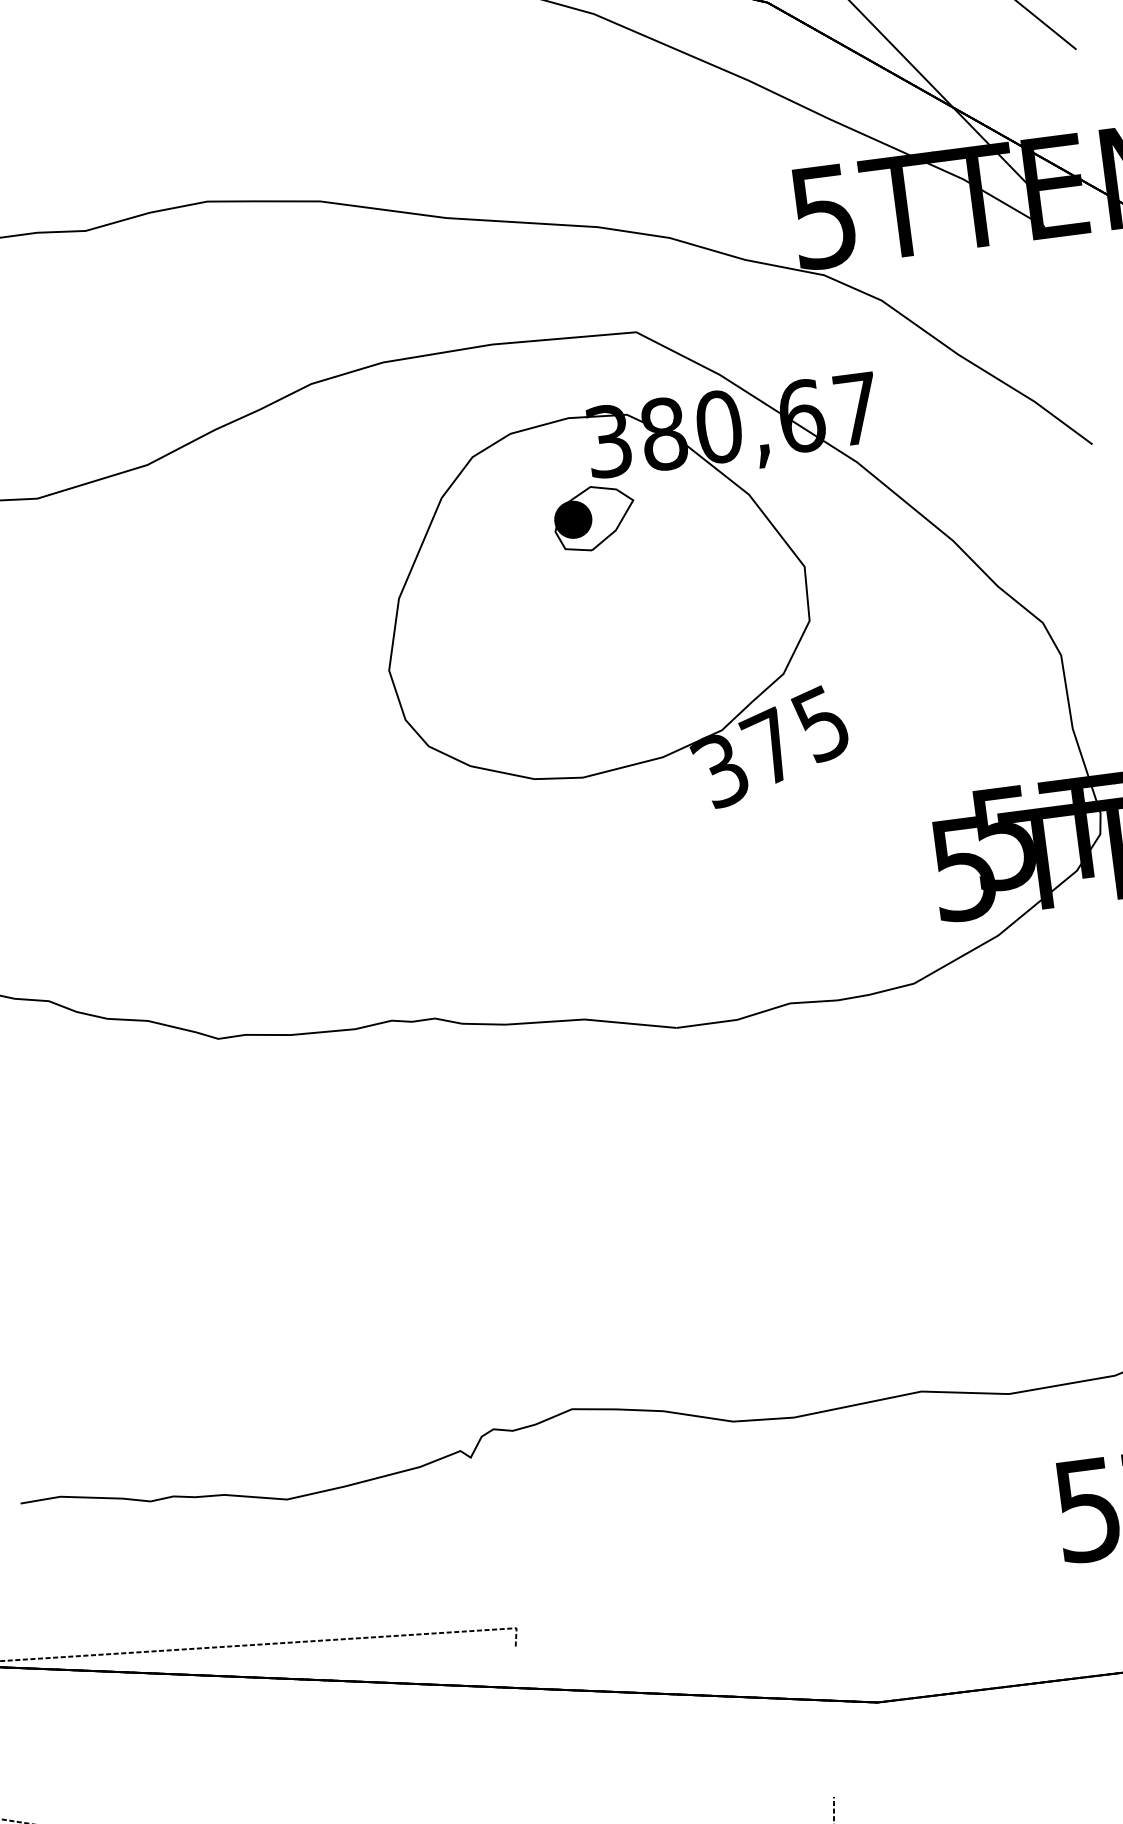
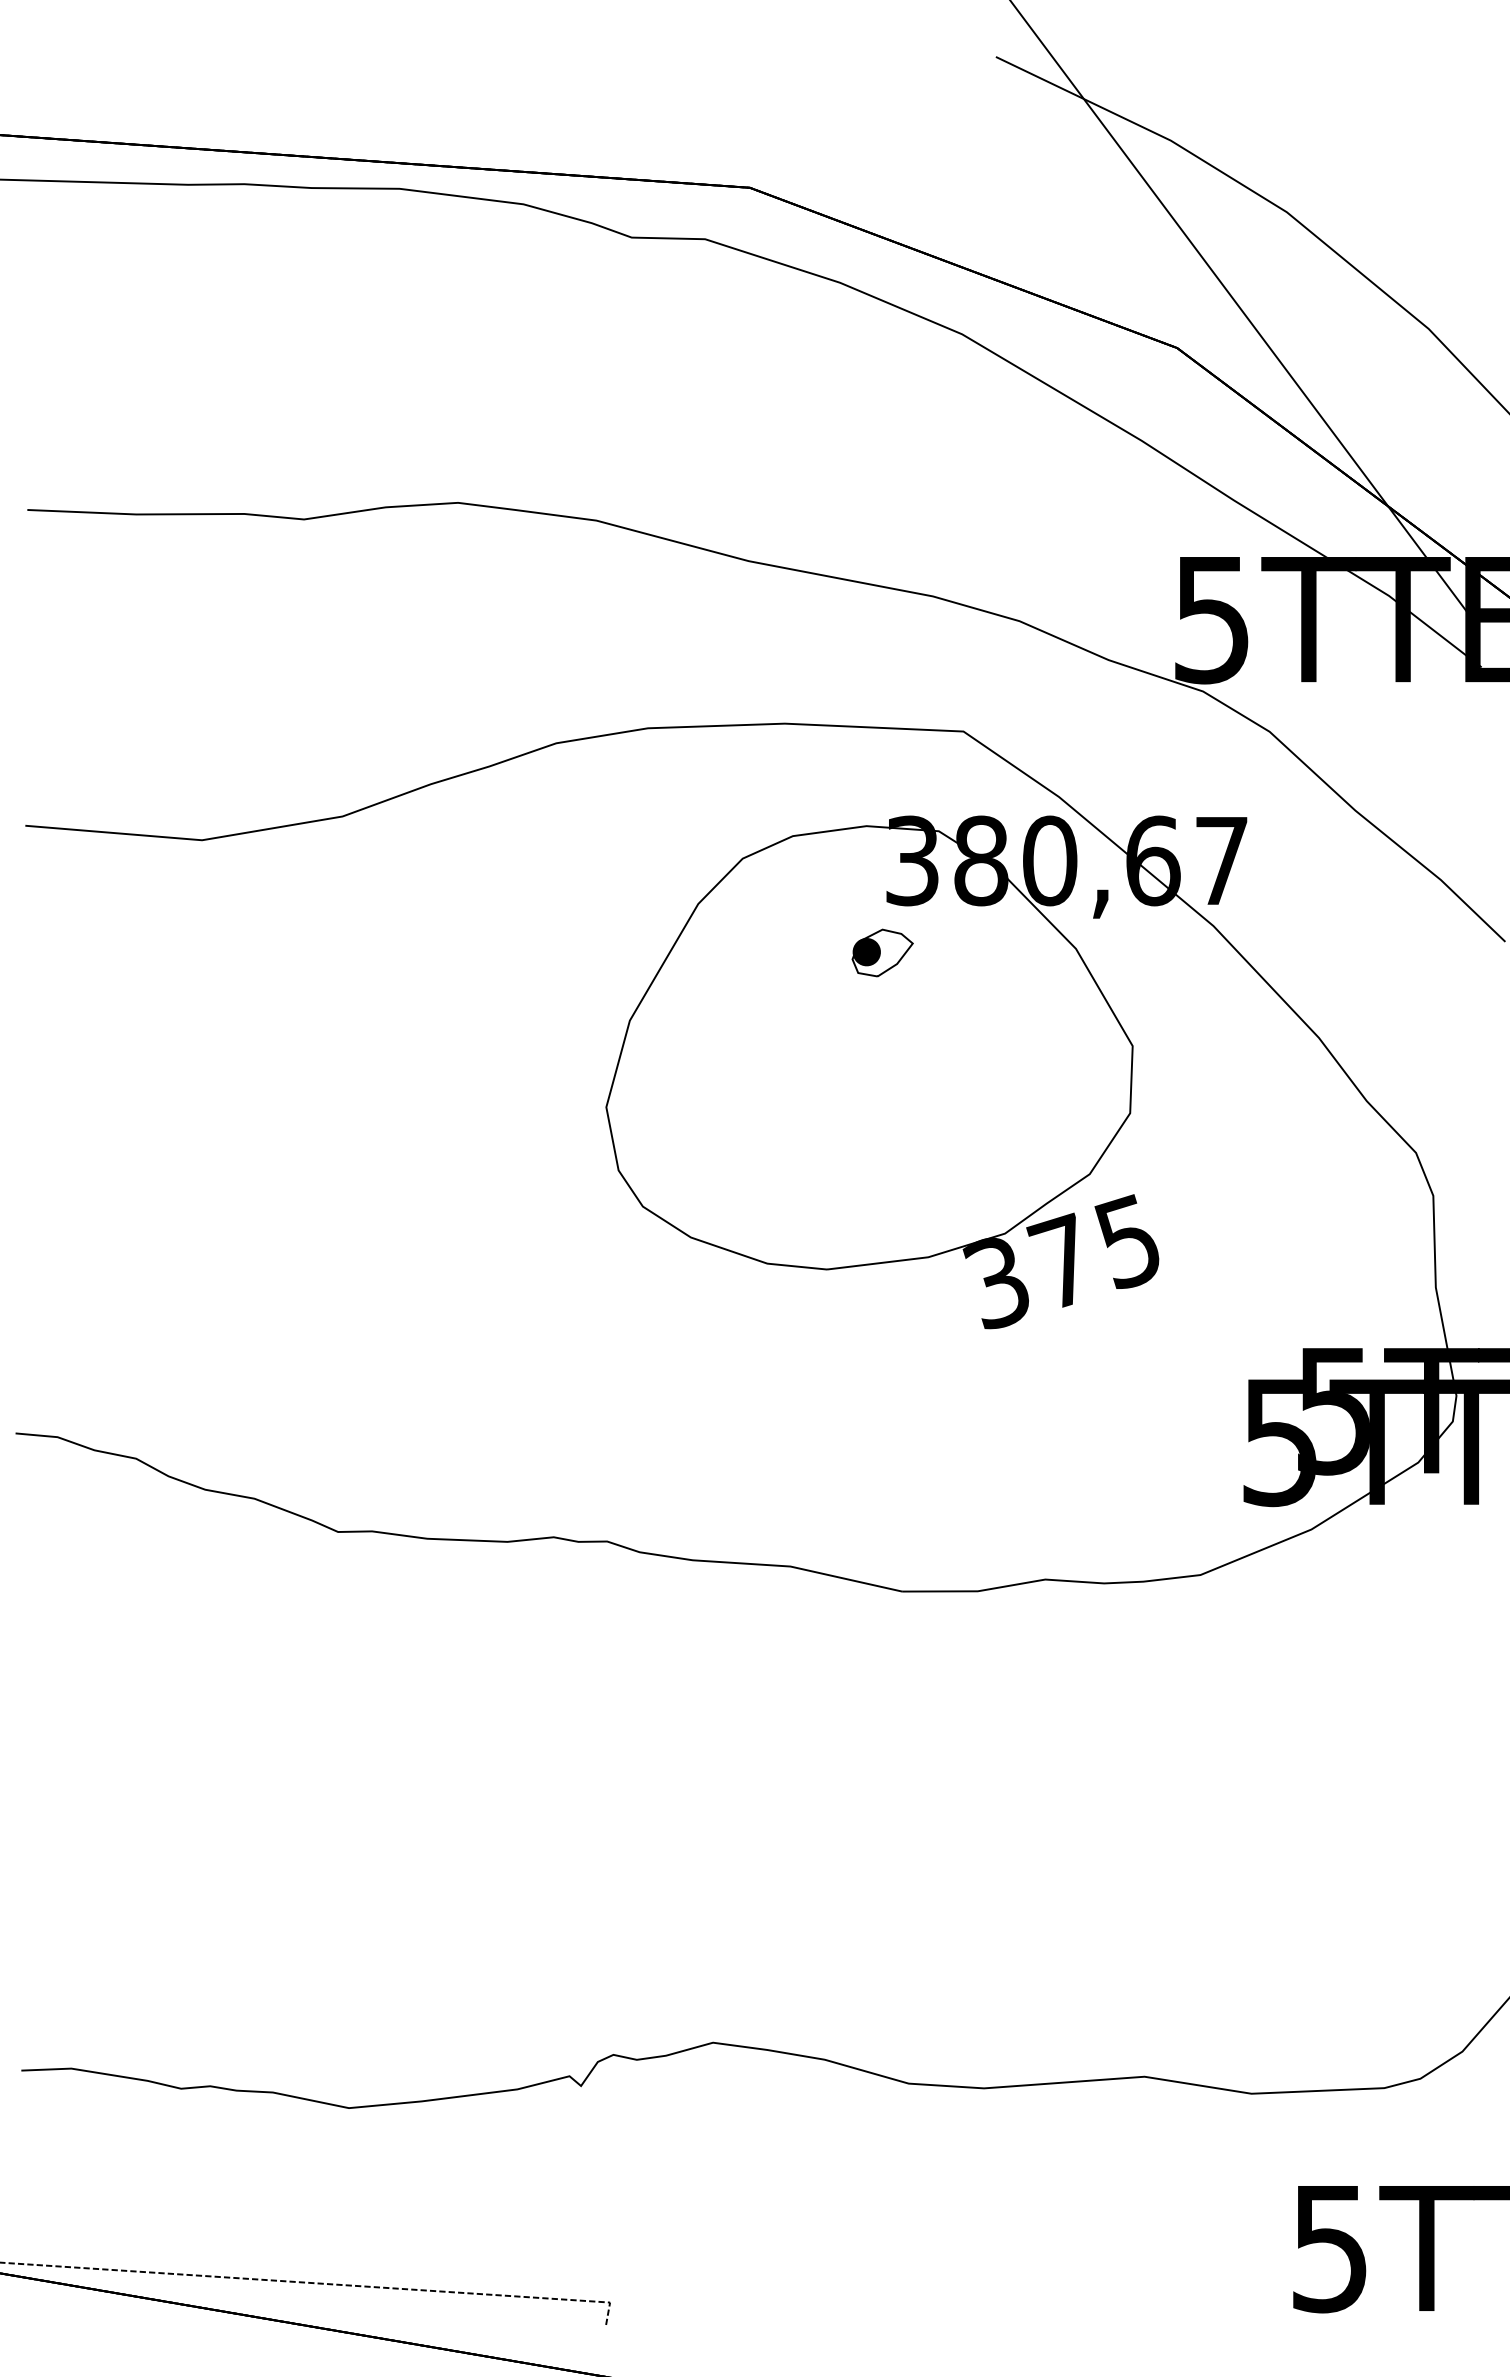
part: (594, 517) -> (882, 952), size x0.6

